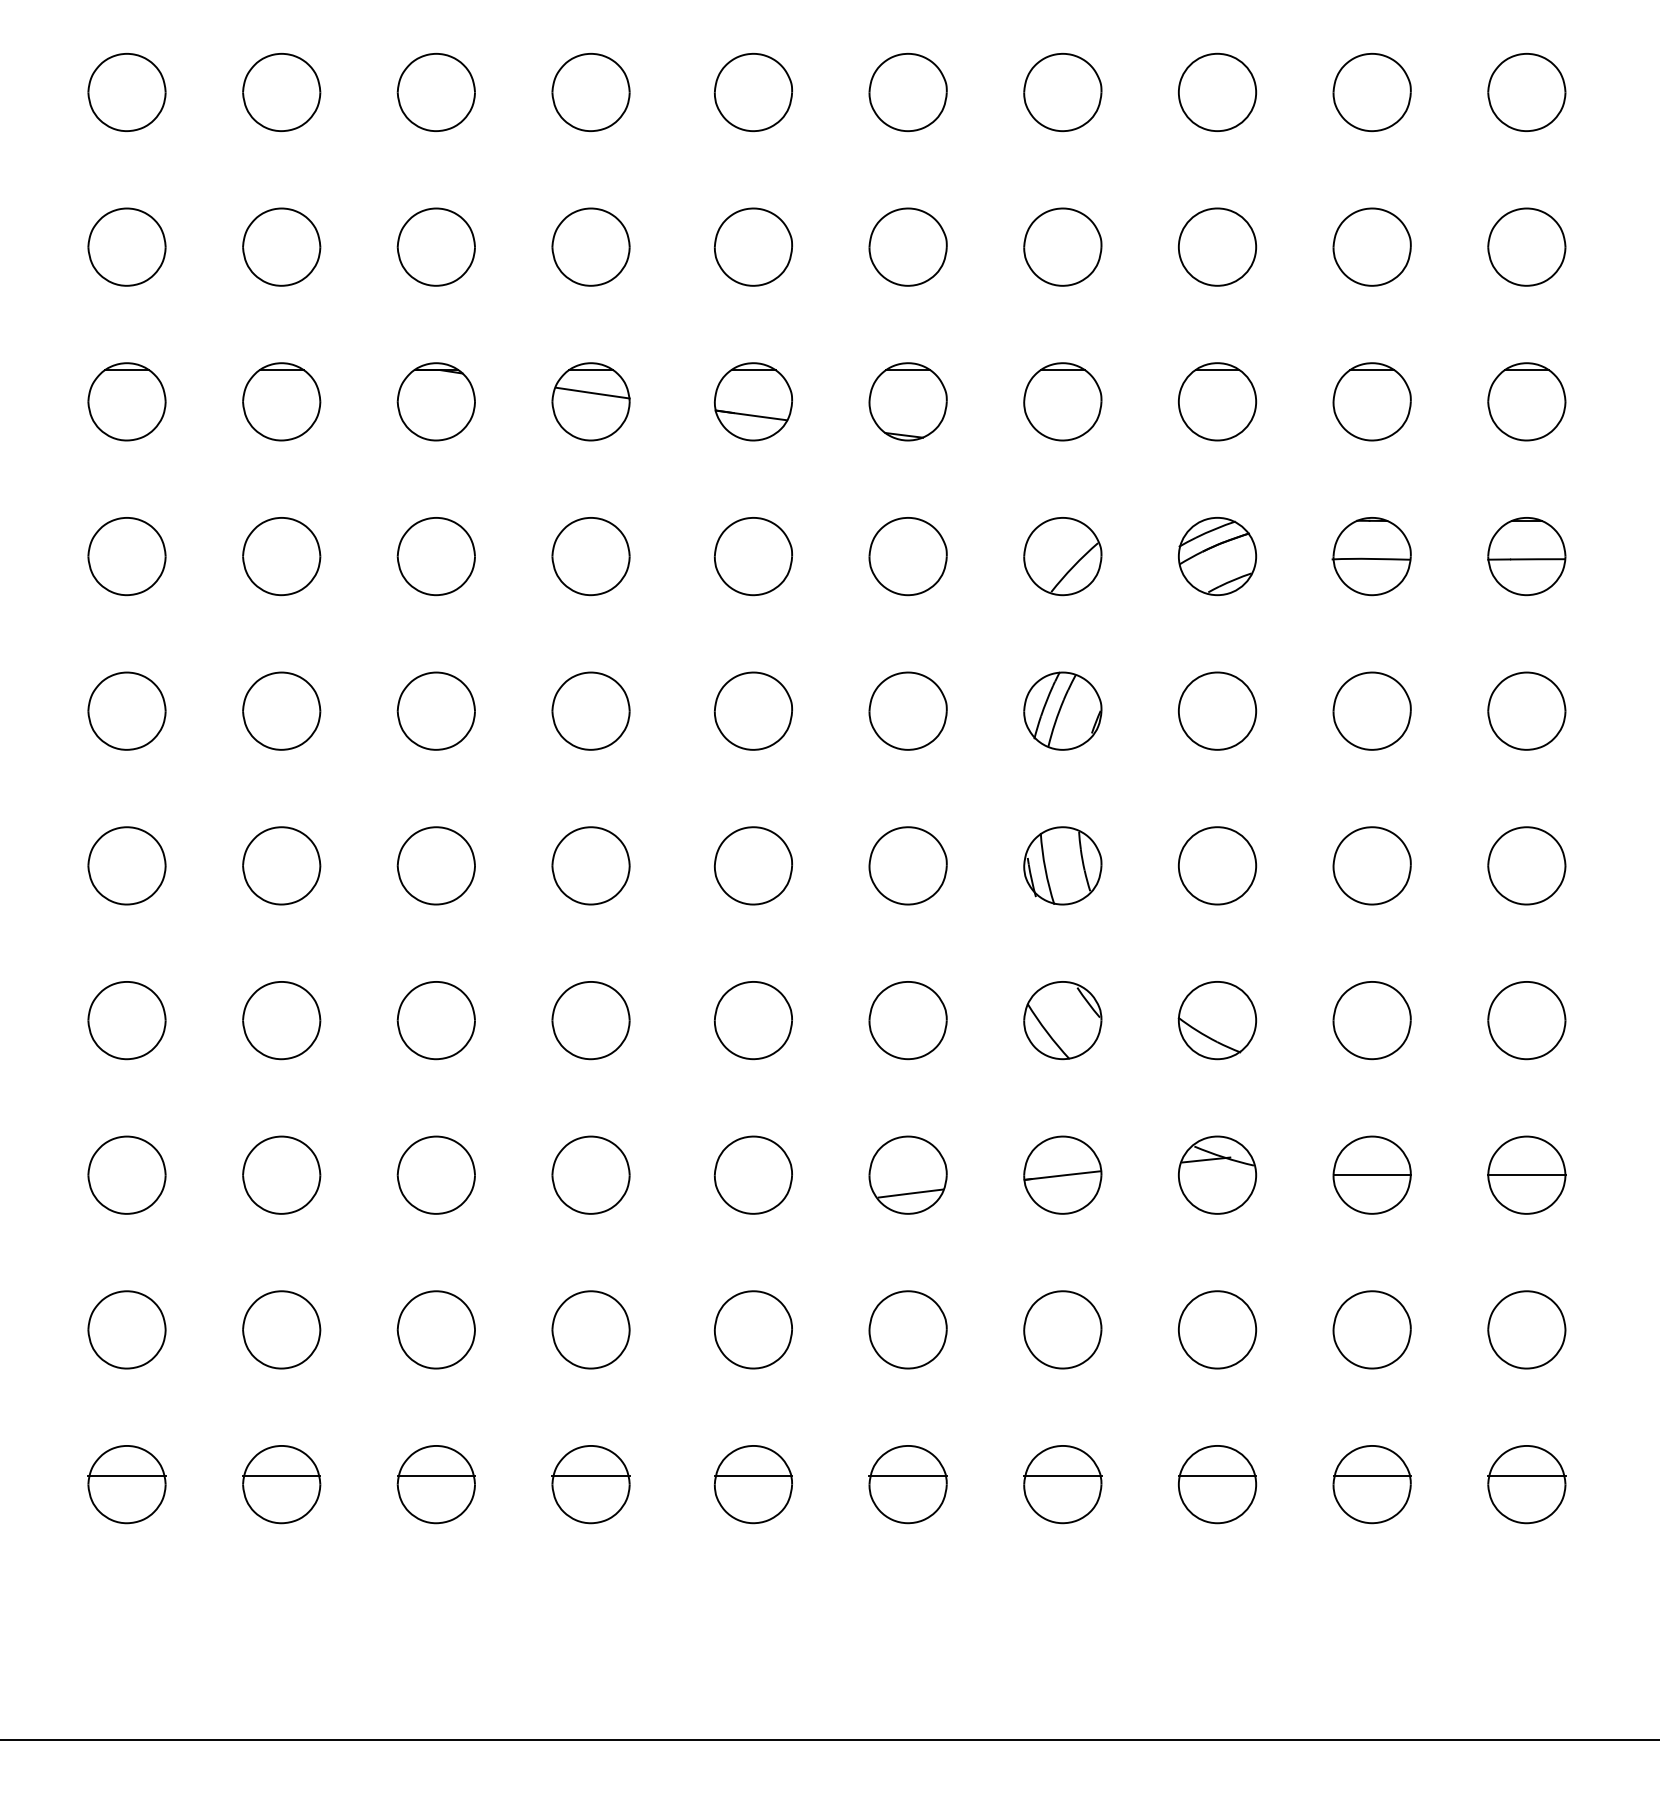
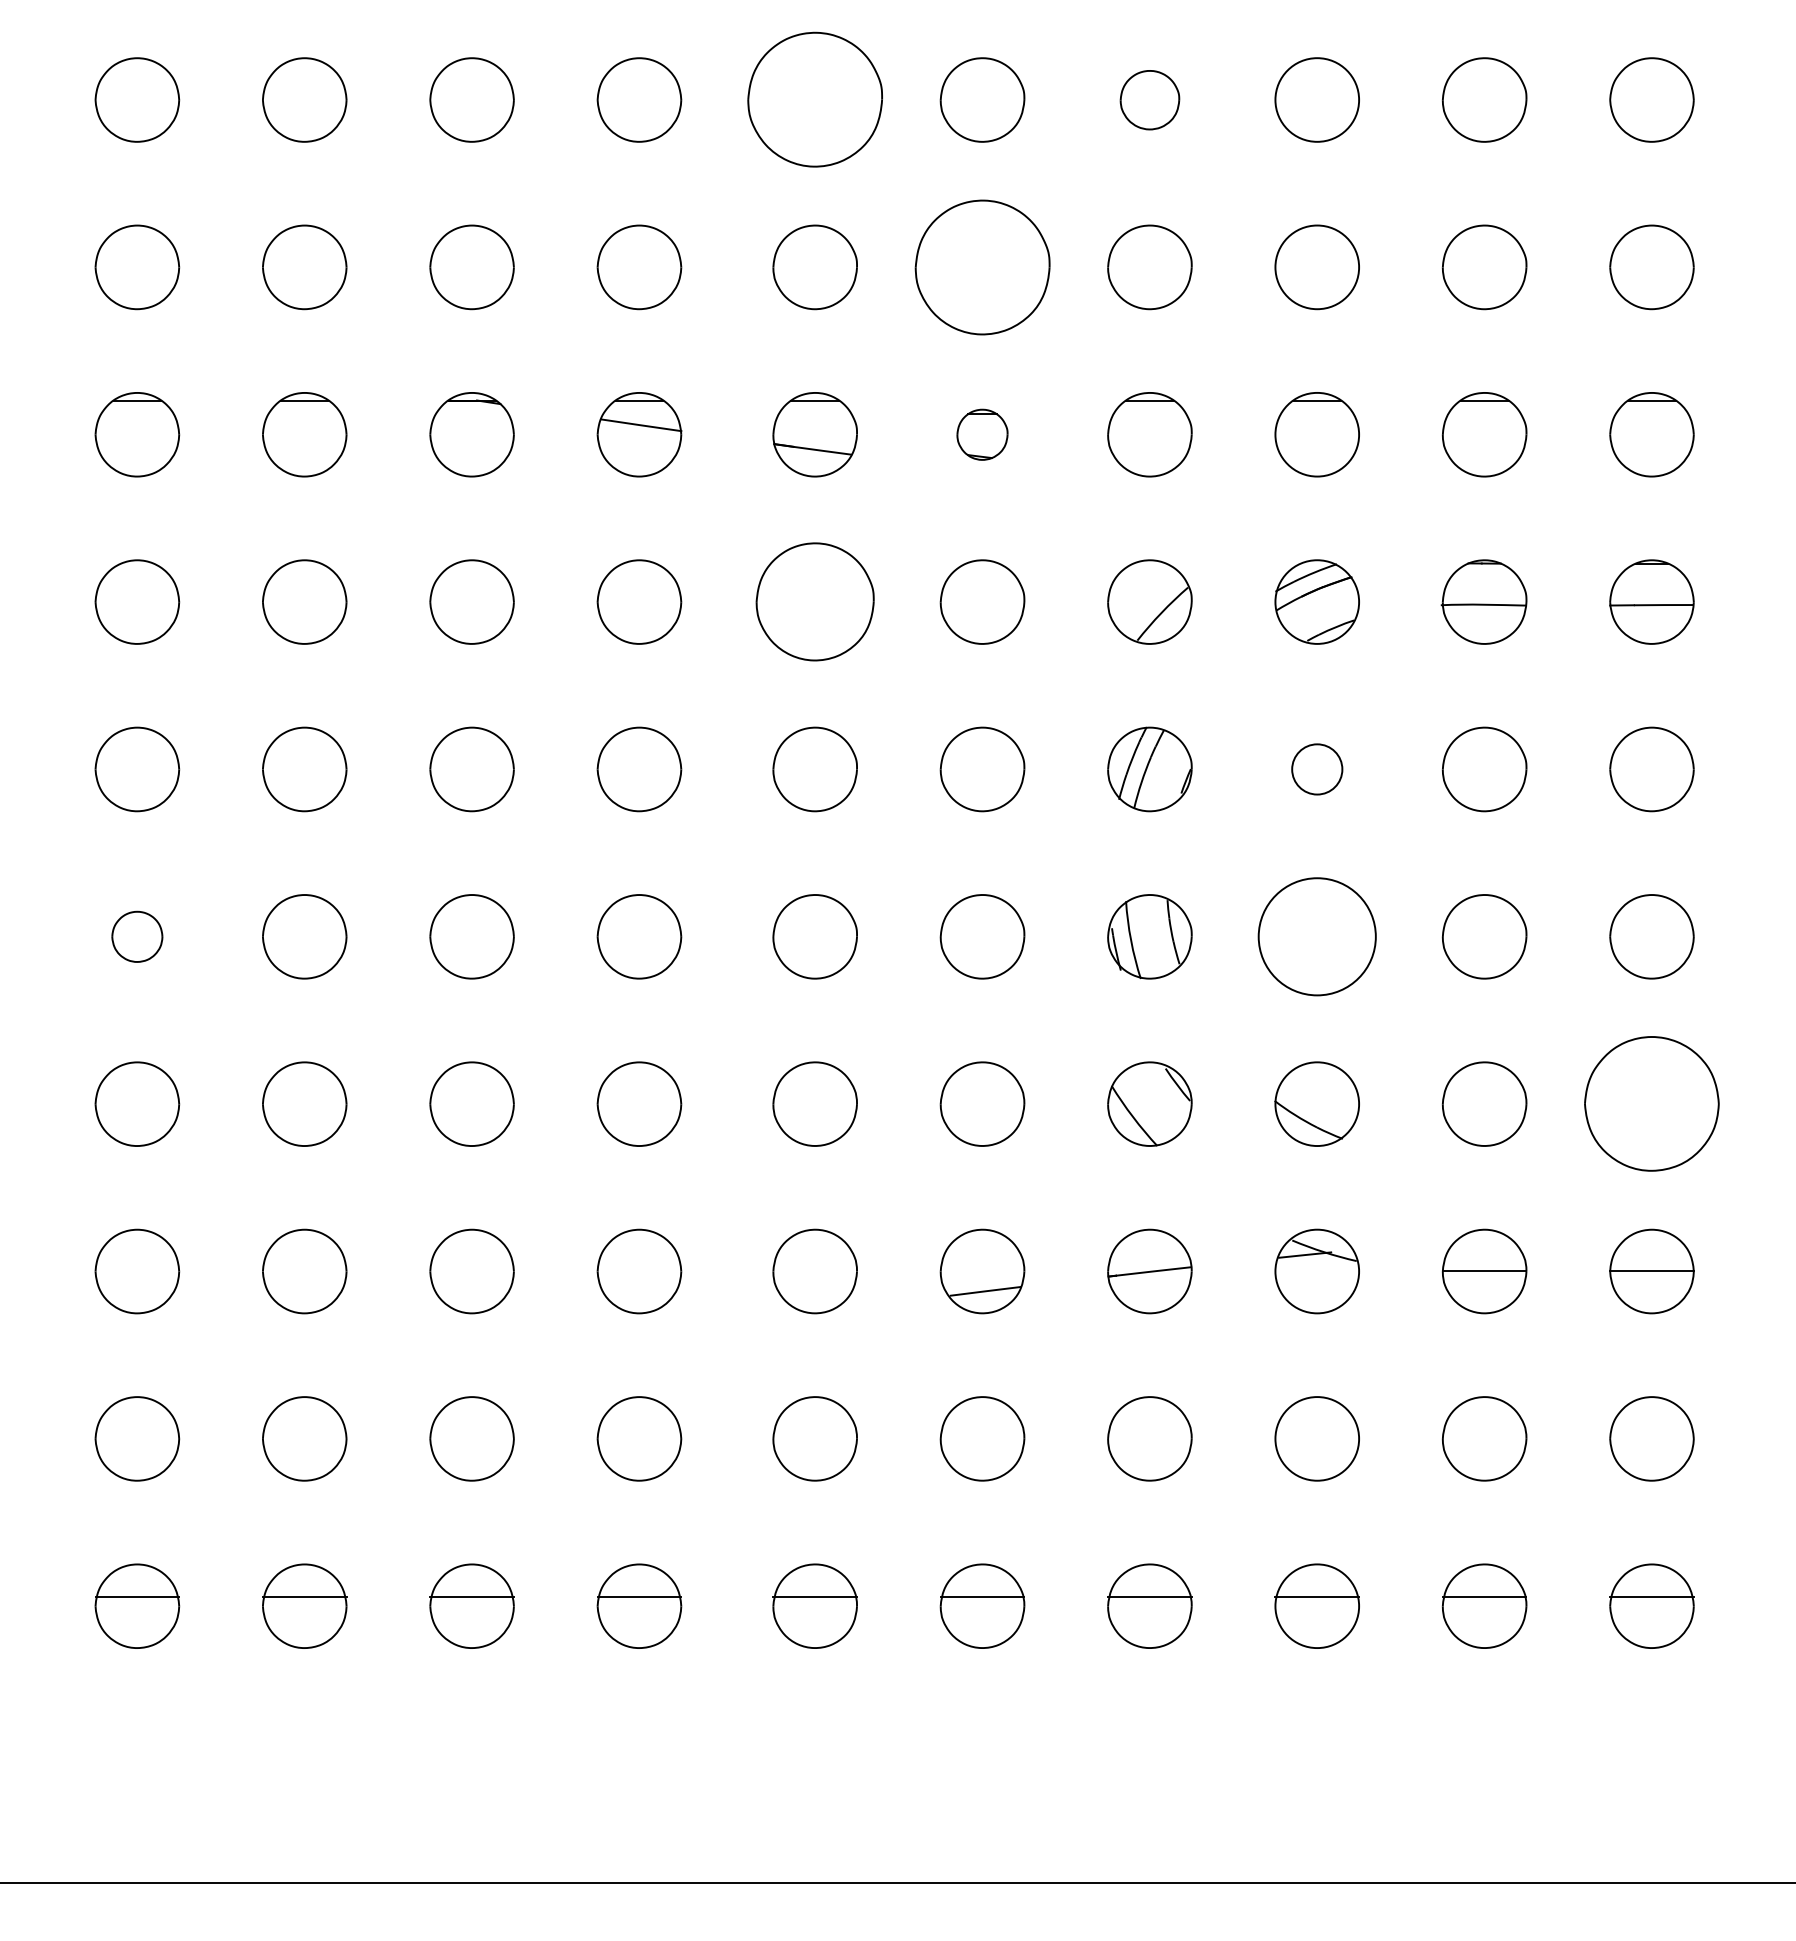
part: (753, 92) -> (815, 100), size x1.6
part: (1062, 92) -> (1149, 100), size x0.7
part: (907, 246) -> (981, 266), size x1.6
part: (907, 401) -> (981, 434), size x0.6
part: (753, 556) -> (815, 602), size x1.4
circle: (1217, 710) -> (1317, 768), size x0.6
part: (126, 865) -> (136, 936), size x0.6
circle: (1217, 865) -> (1317, 936), size x1.4
part: (1526, 1020) -> (1651, 1104), size x1.6

